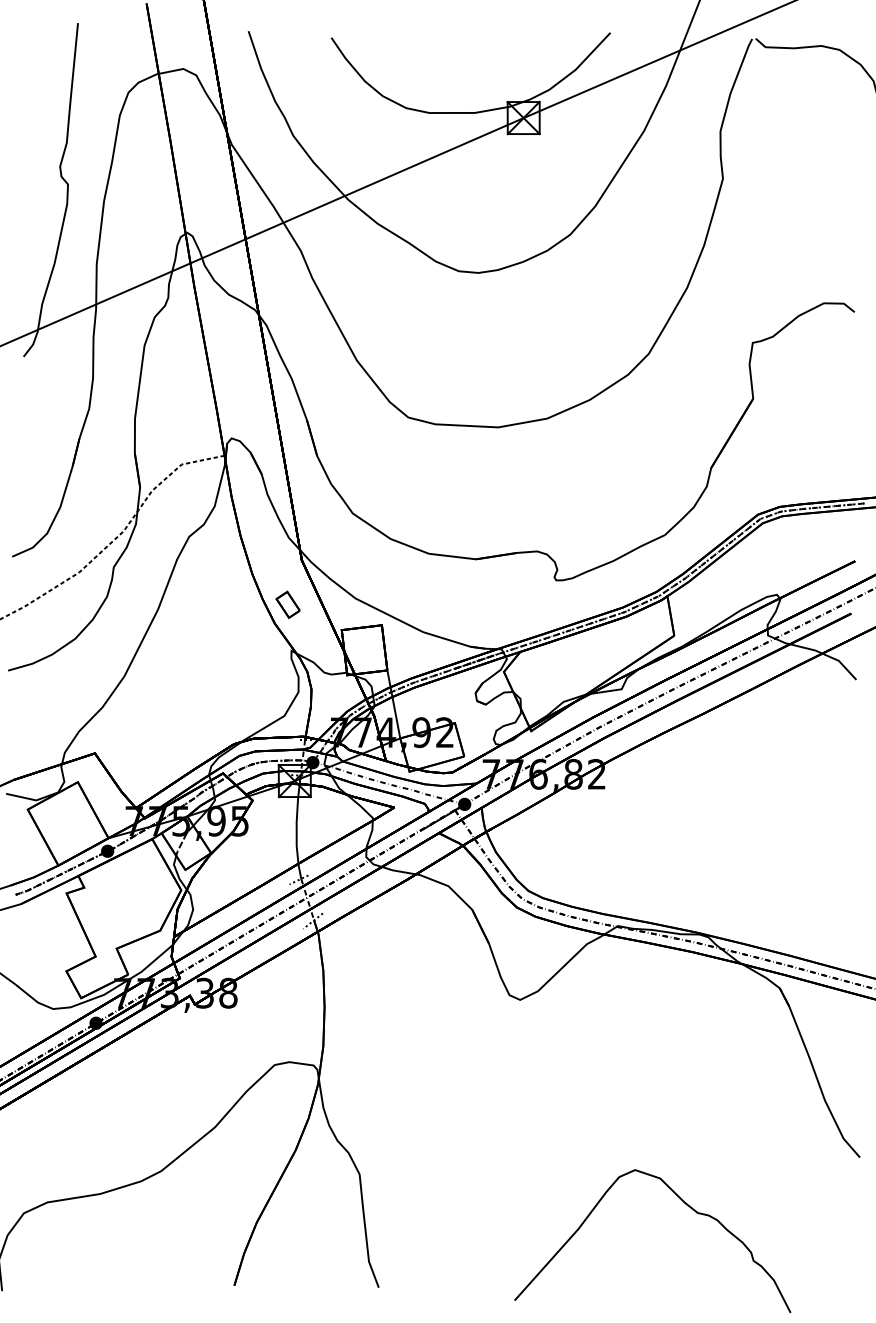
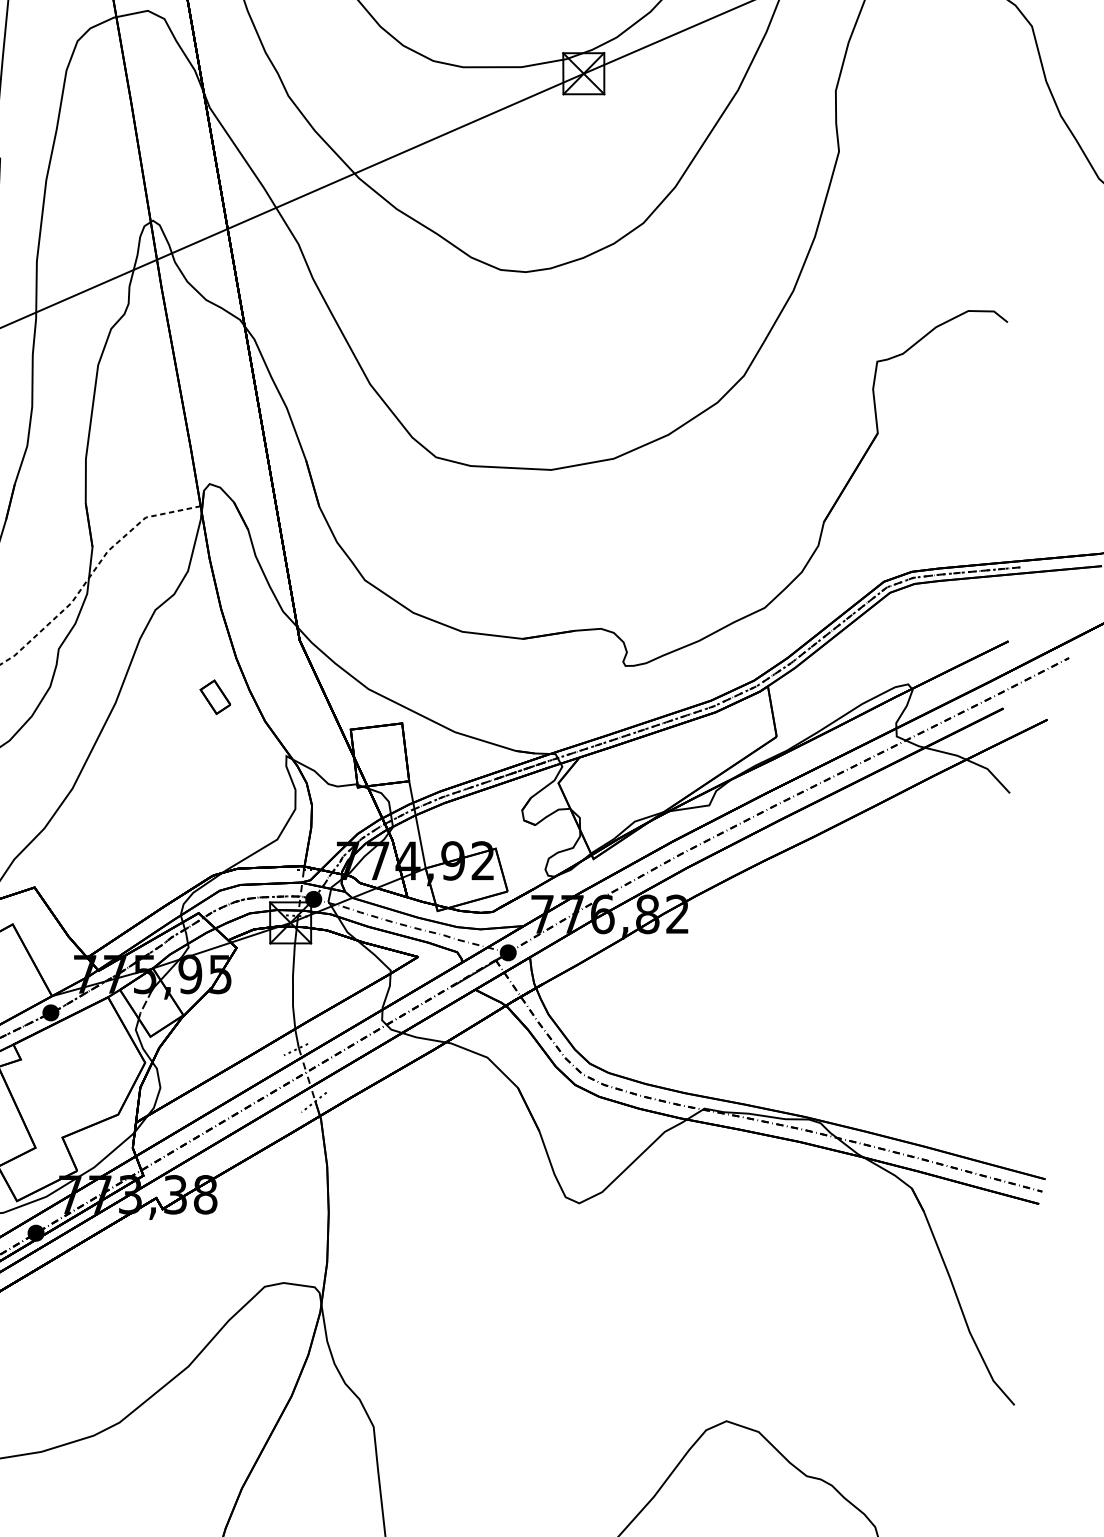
part: (287, 604) -> (214, 696), moved

